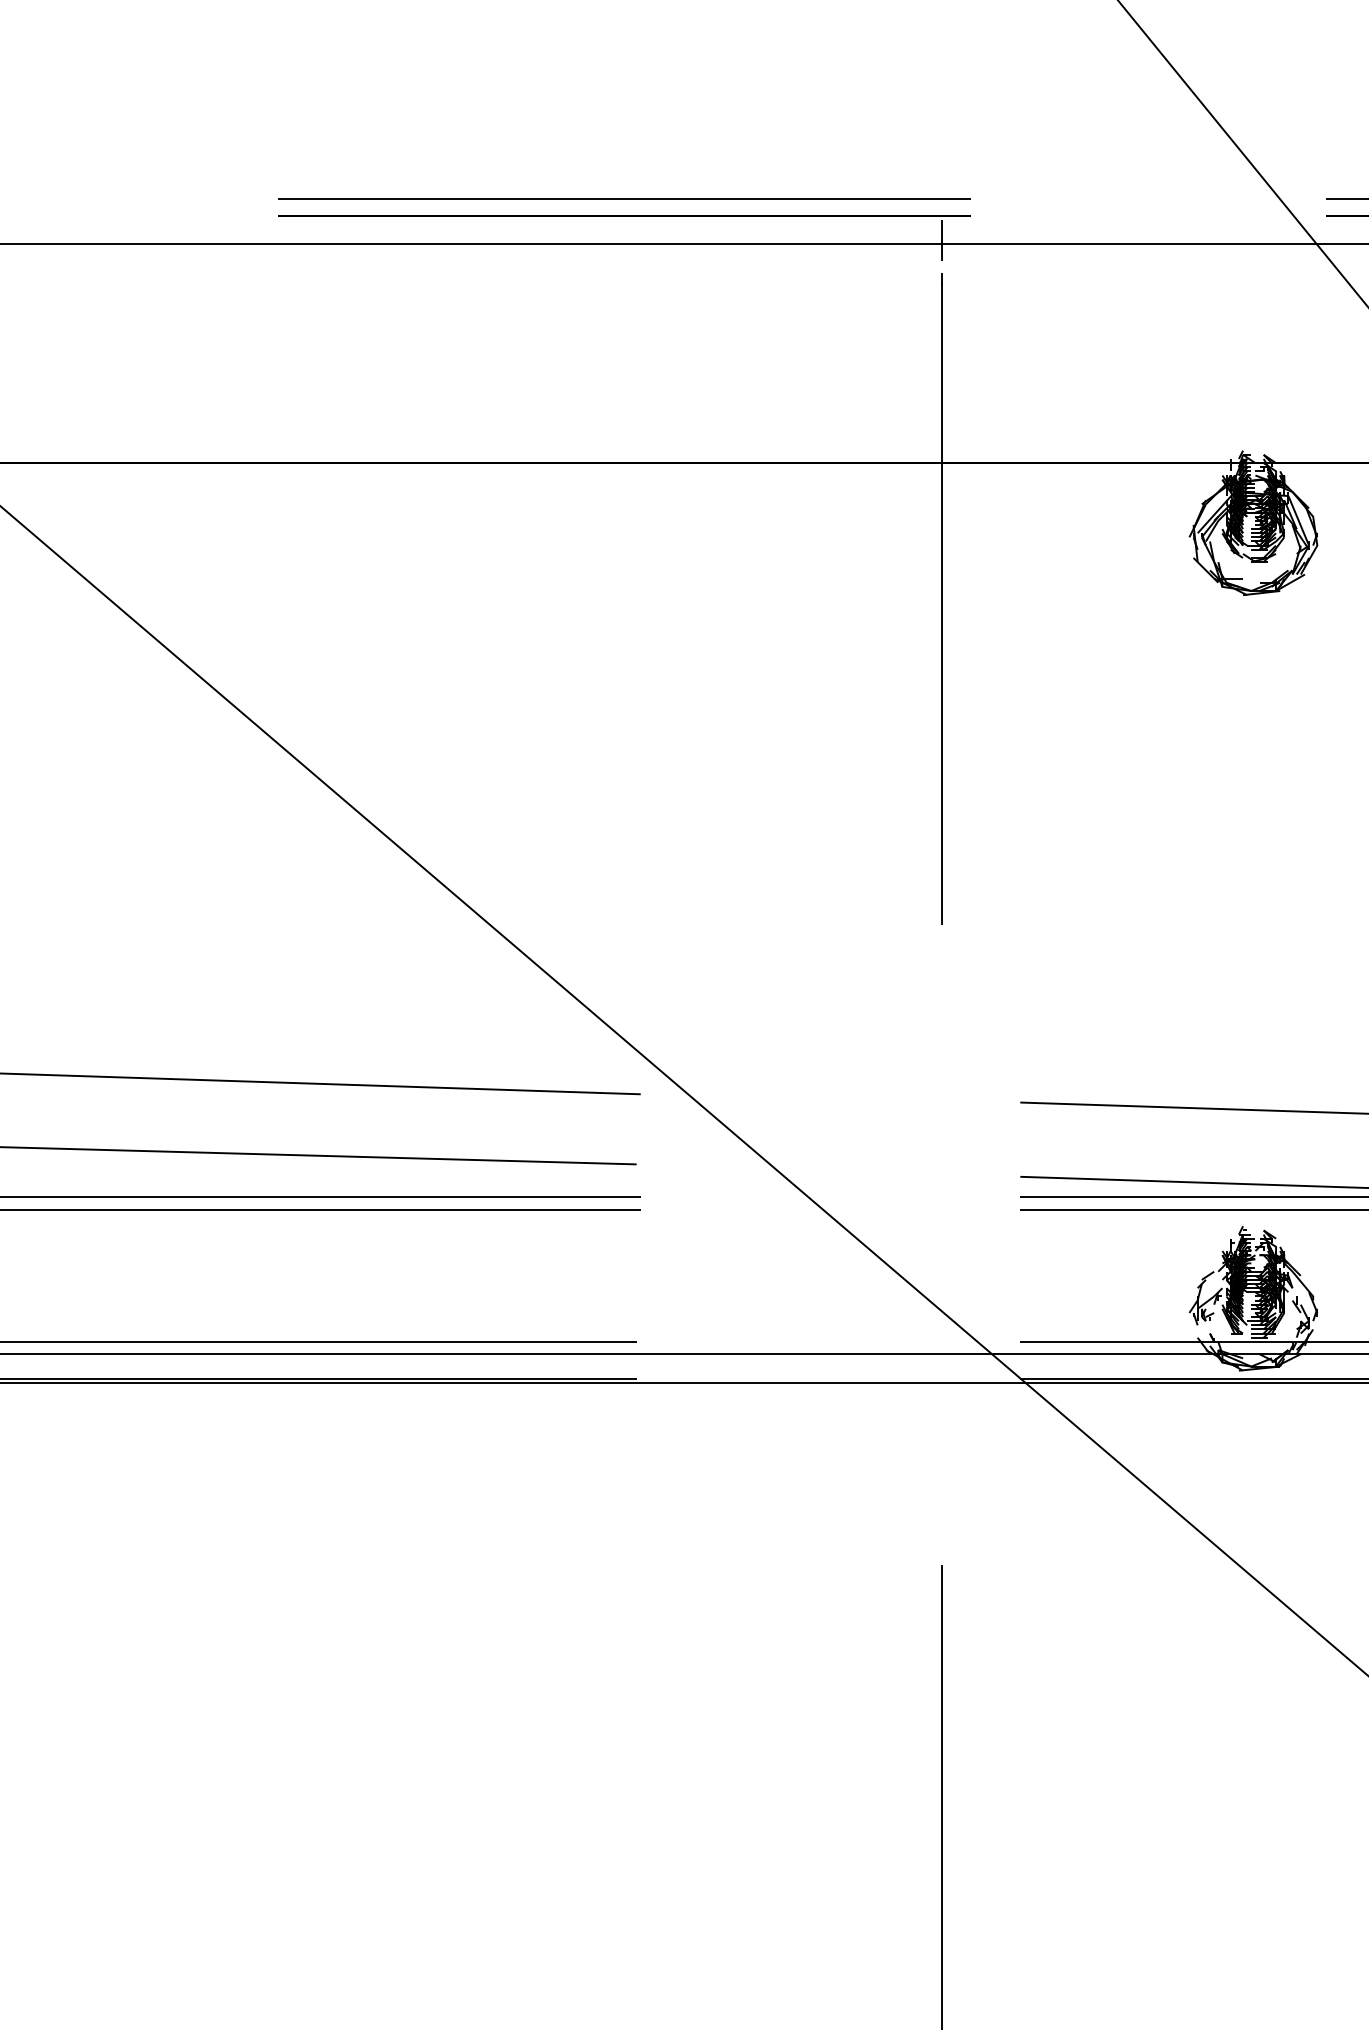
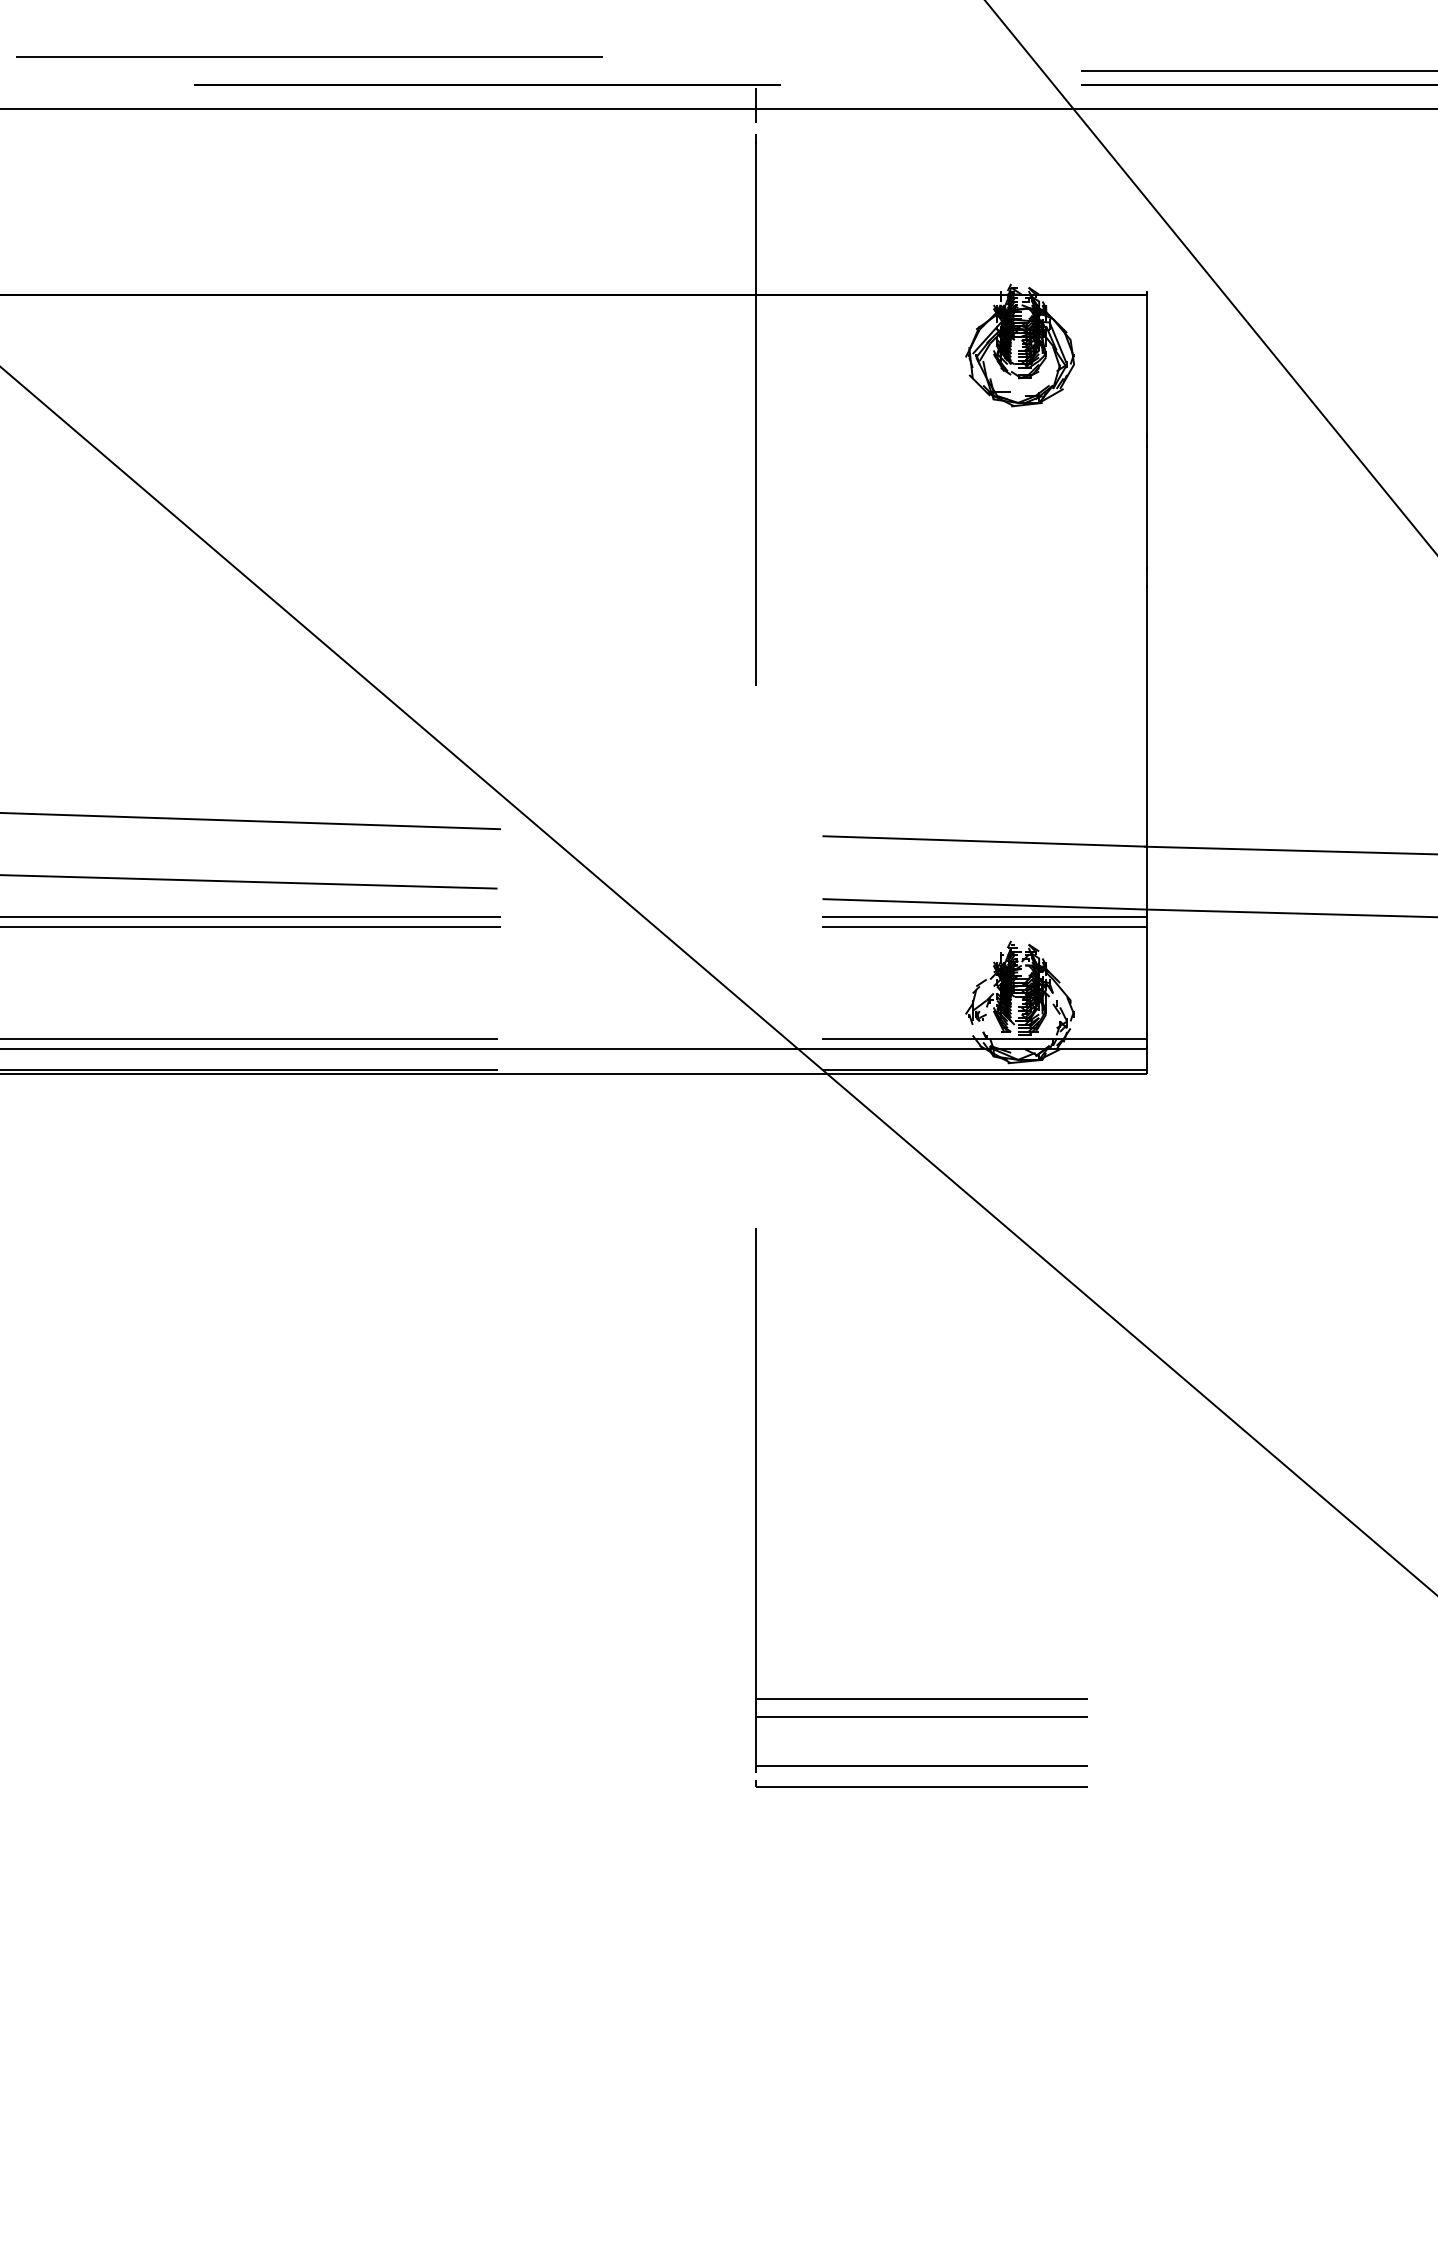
line: (624, 198) -> (309, 56), moved

